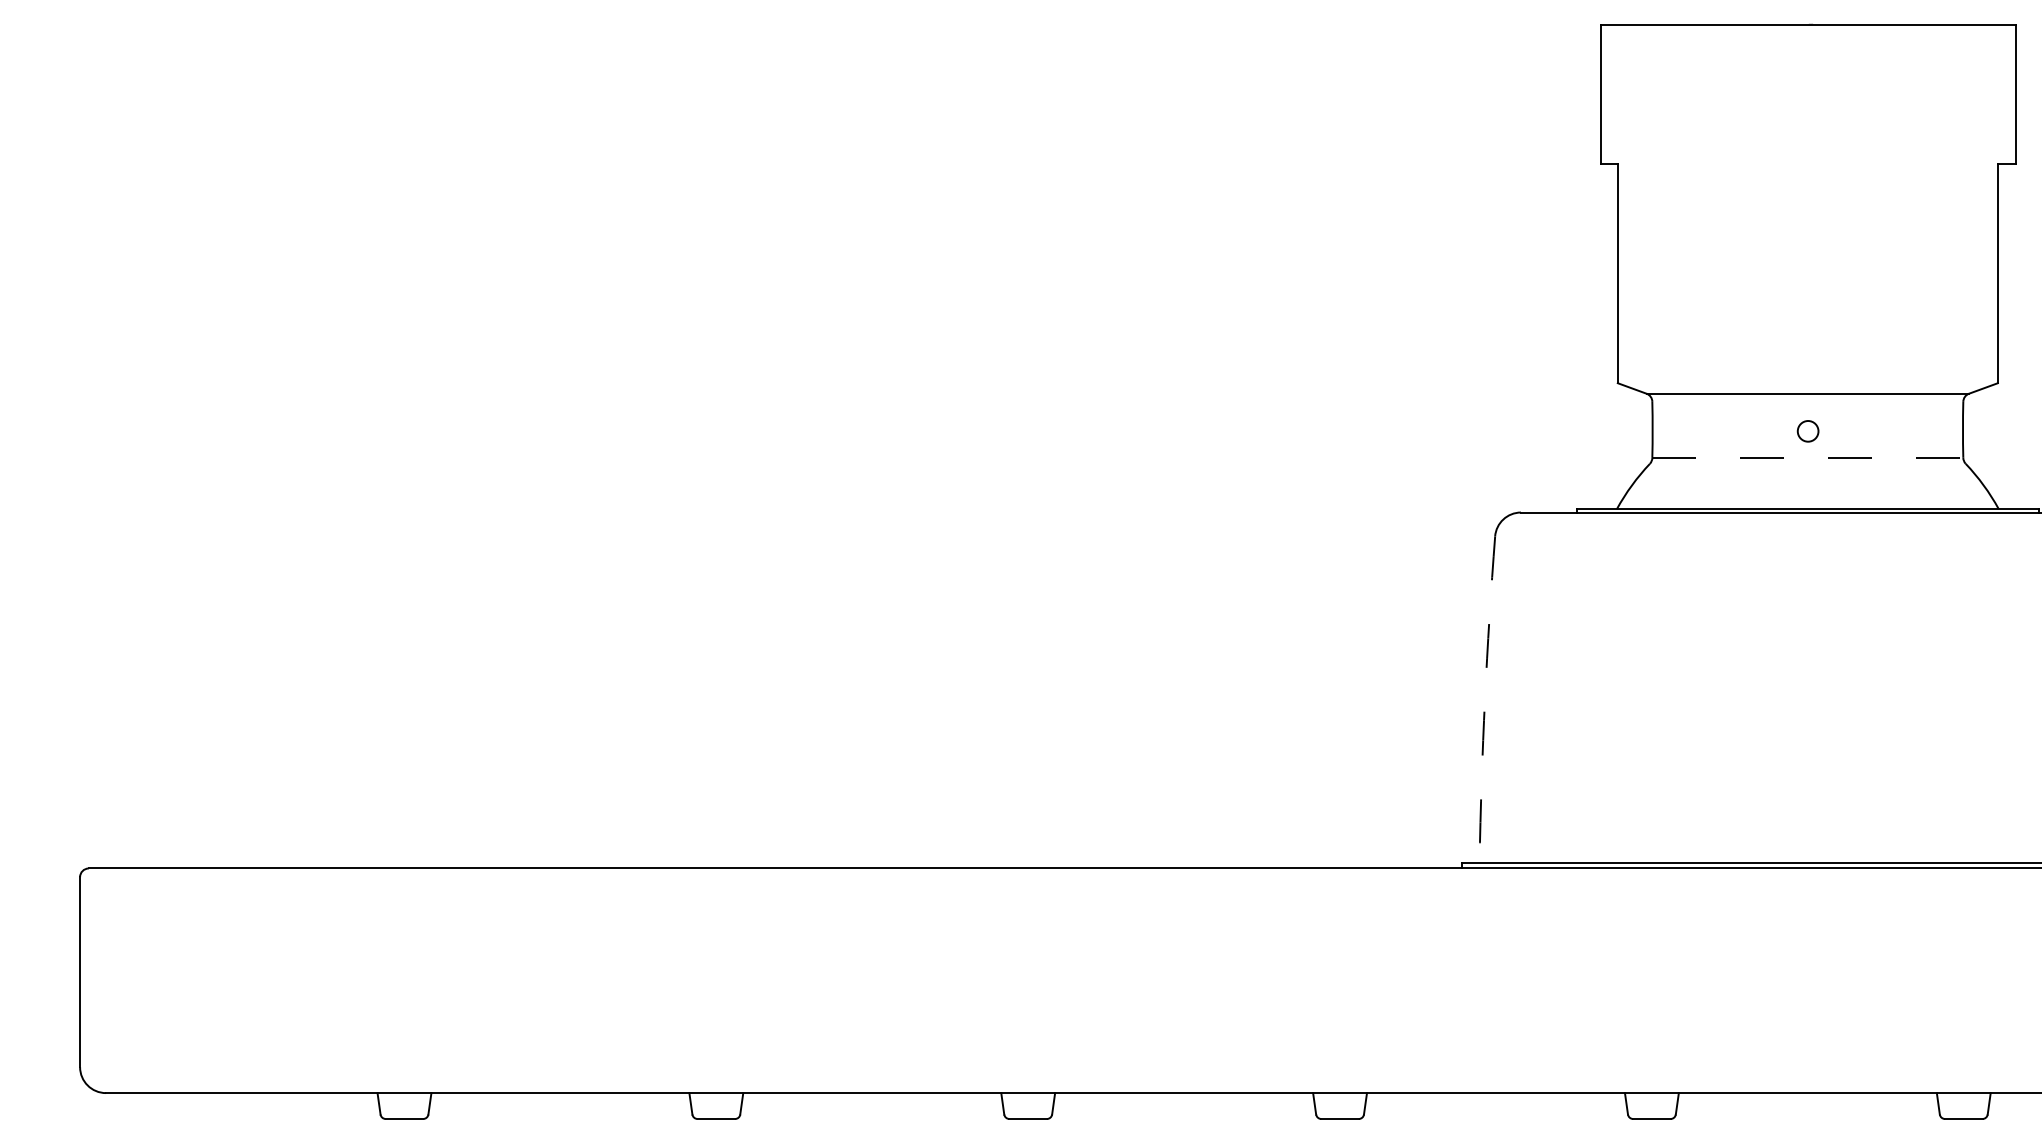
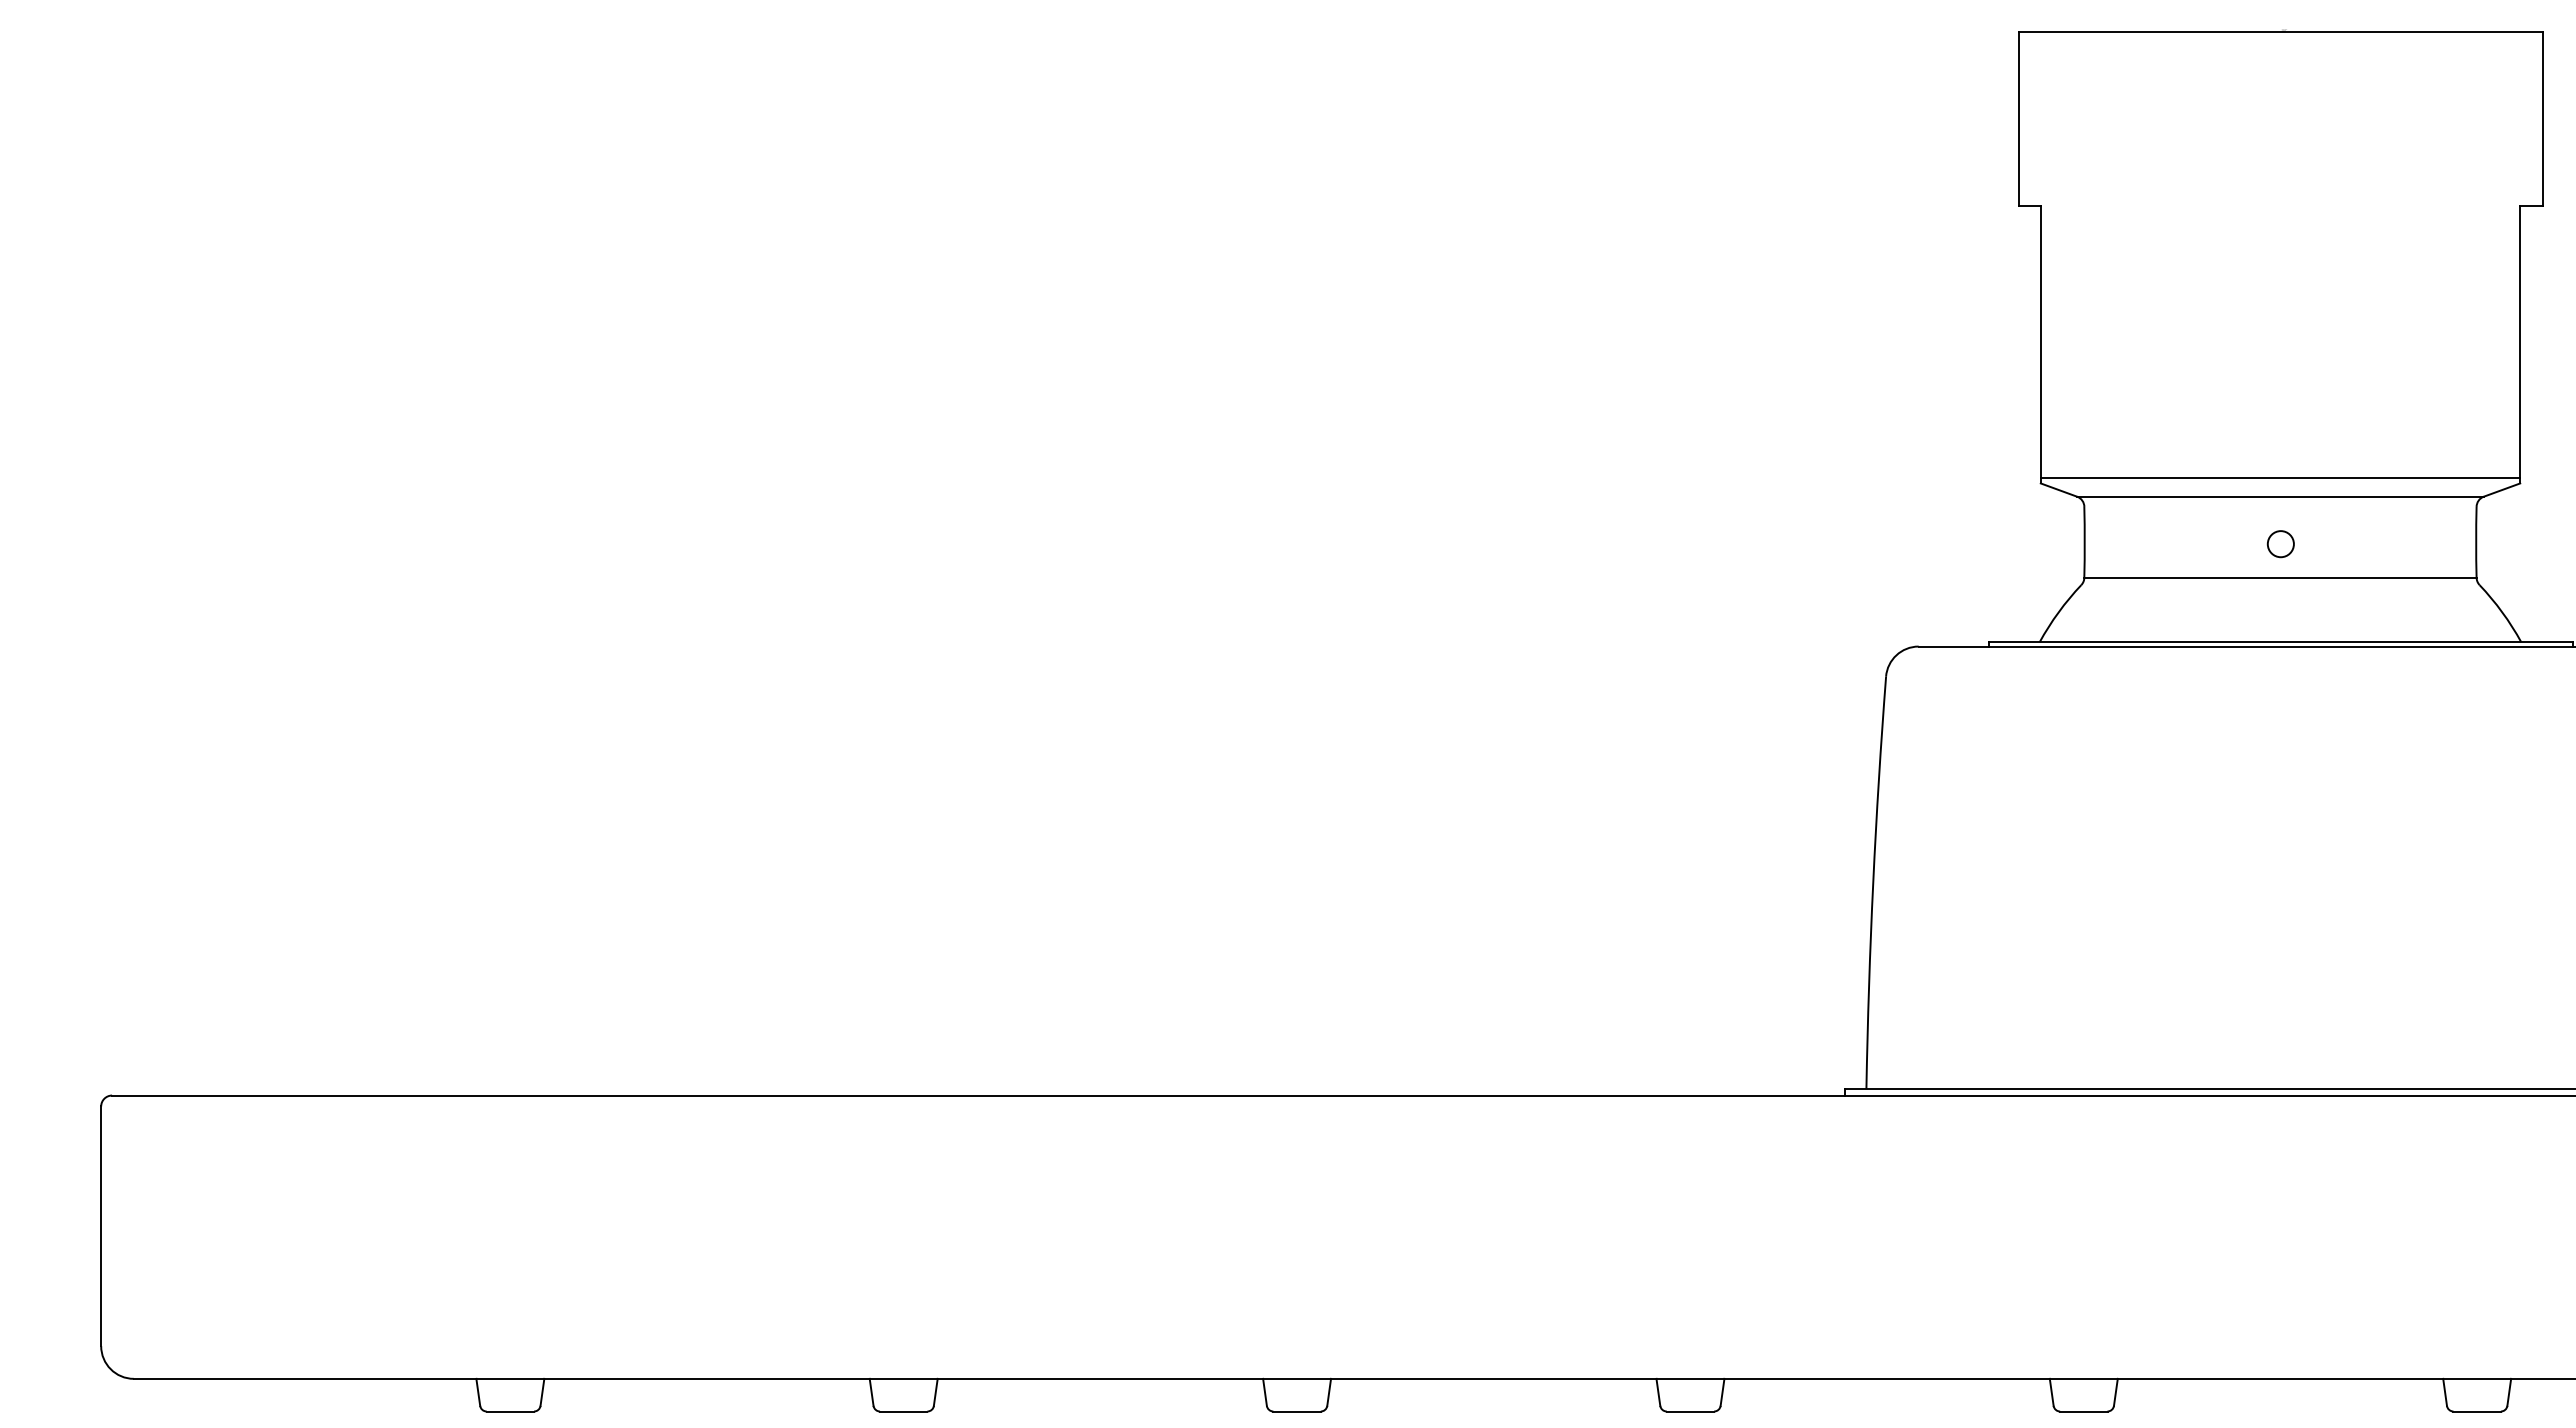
line: (1807, 379) -> (2280, 478), added
line: (1808, 457) -> (2281, 577), dashed -> solid
arc: (1485, 699) -> (1873, 882), dashed -> solid

